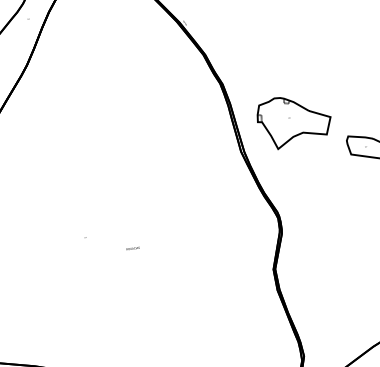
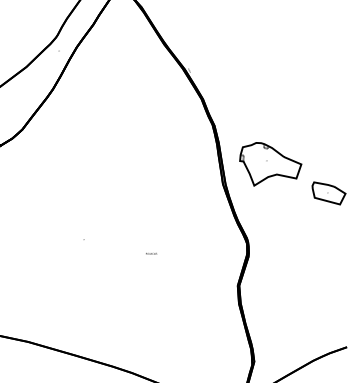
text: (132, 248) -> (151, 253), moved

